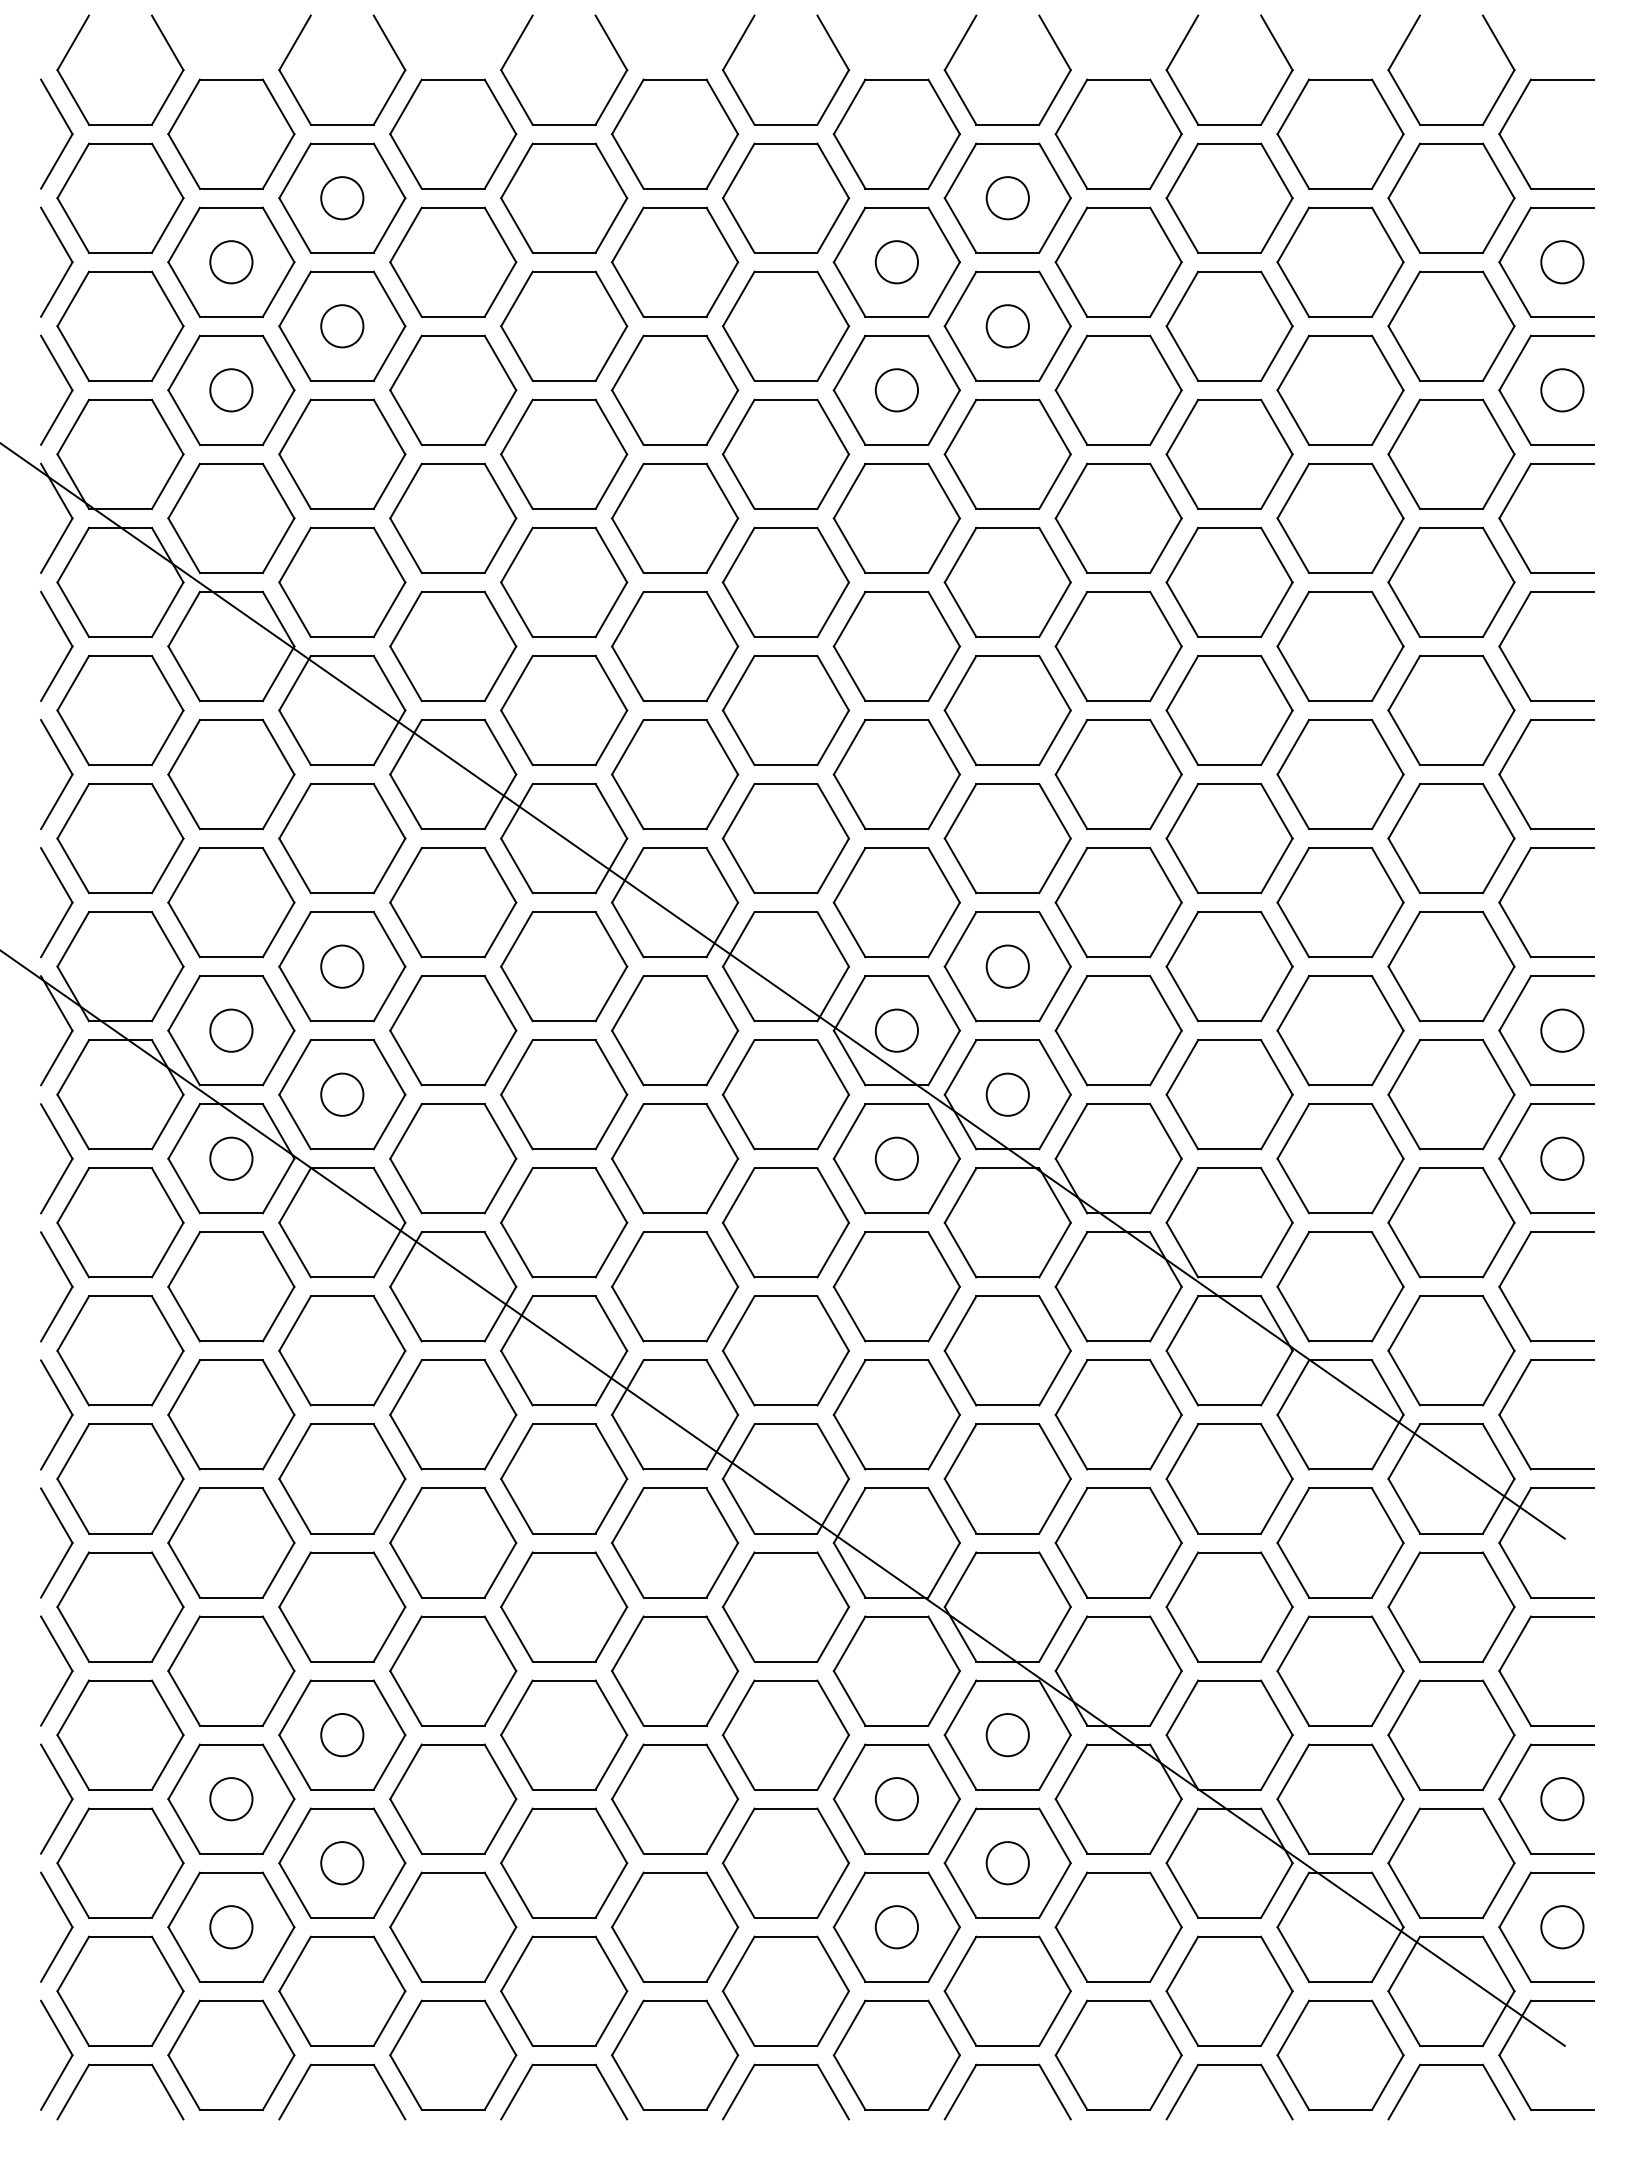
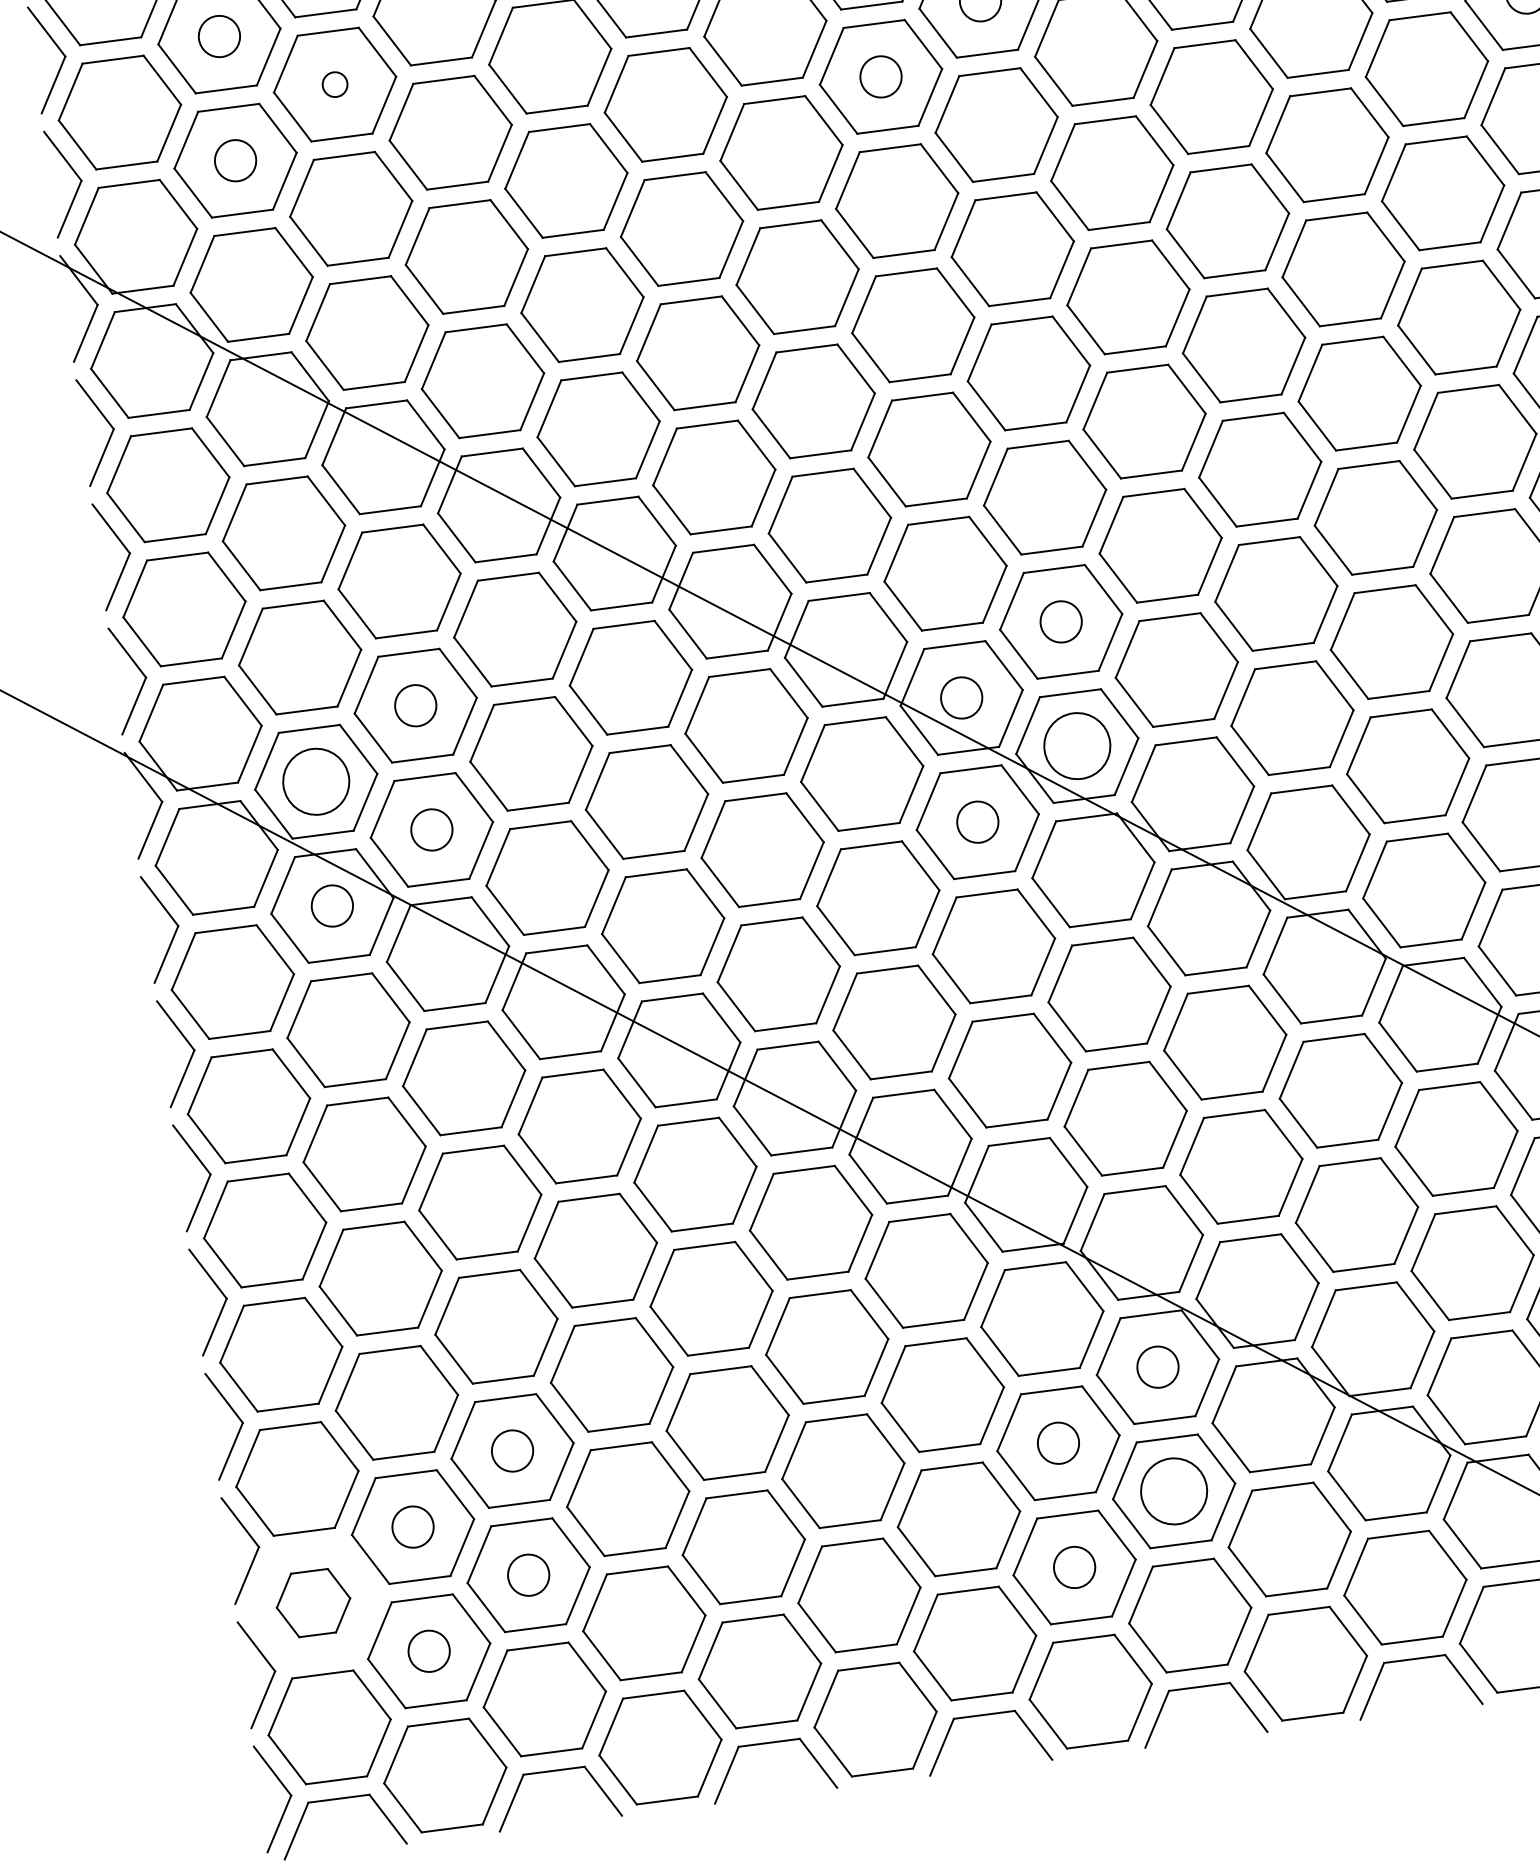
circle: (342, 326) -> (335, 84), size x0.6
circle: (231, 1030) -> (316, 781), size x1.6
circle: (1007, 1094) -> (1076, 745), size x1.6
part: (120, 1862) -> (313, 1602), size x0.6
circle: (1007, 1863) -> (1173, 1491), size x1.6

